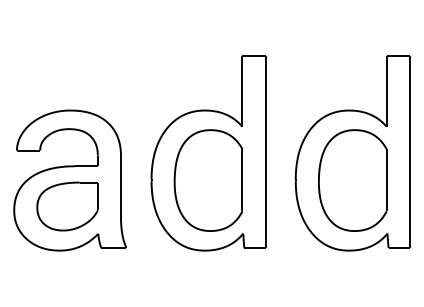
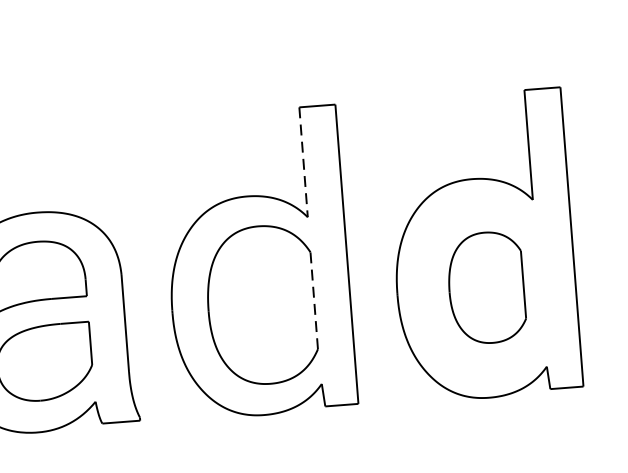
line: (242, 92) -> (303, 163), solid -> dashed
line: (242, 179) -> (314, 299), solid -> dashed
part: (352, 180) -> (485, 287), size x0.7

